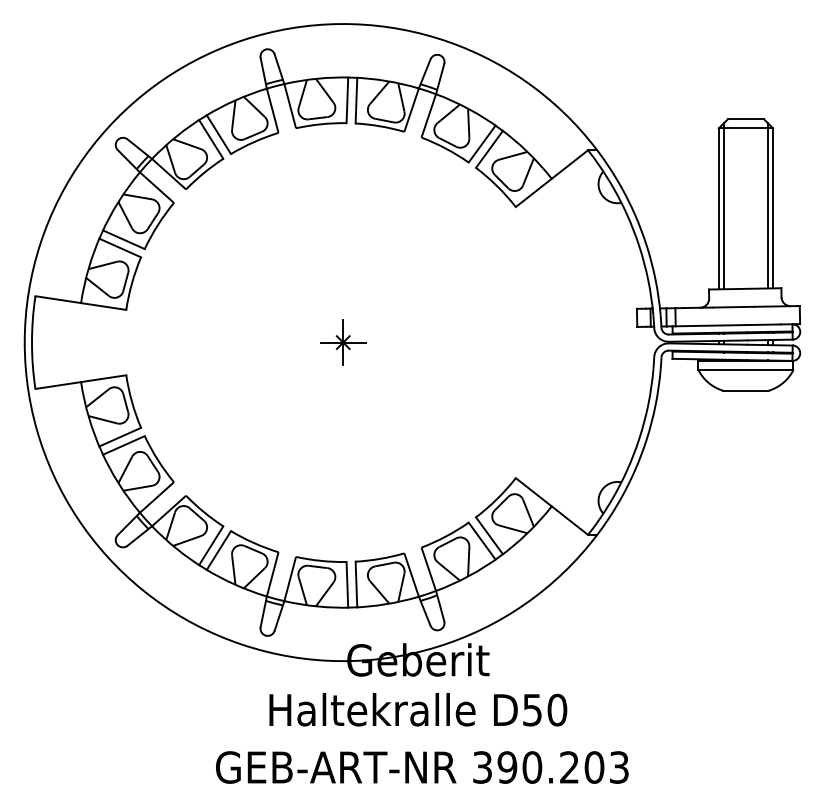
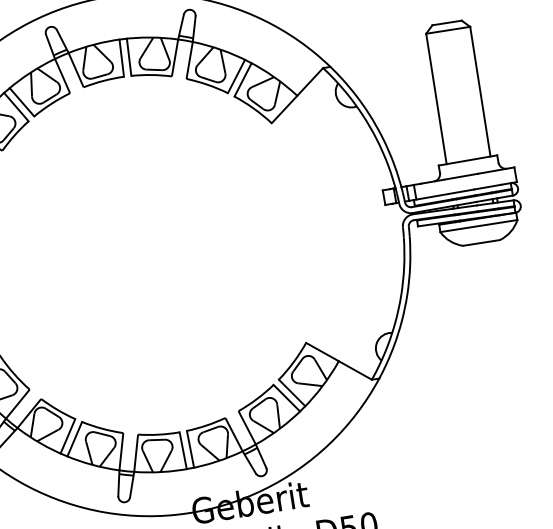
line: (724, 205) -> (440, 95), removed
line: (767, 205) -> (475, 90), removed
part: (343, 342) -> (149, 254), removed

